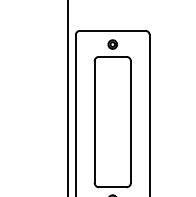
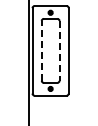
line: (94, 121) -> (41, 50), solid -> dashed
line: (130, 121) -> (59, 50), solid -> dashed

